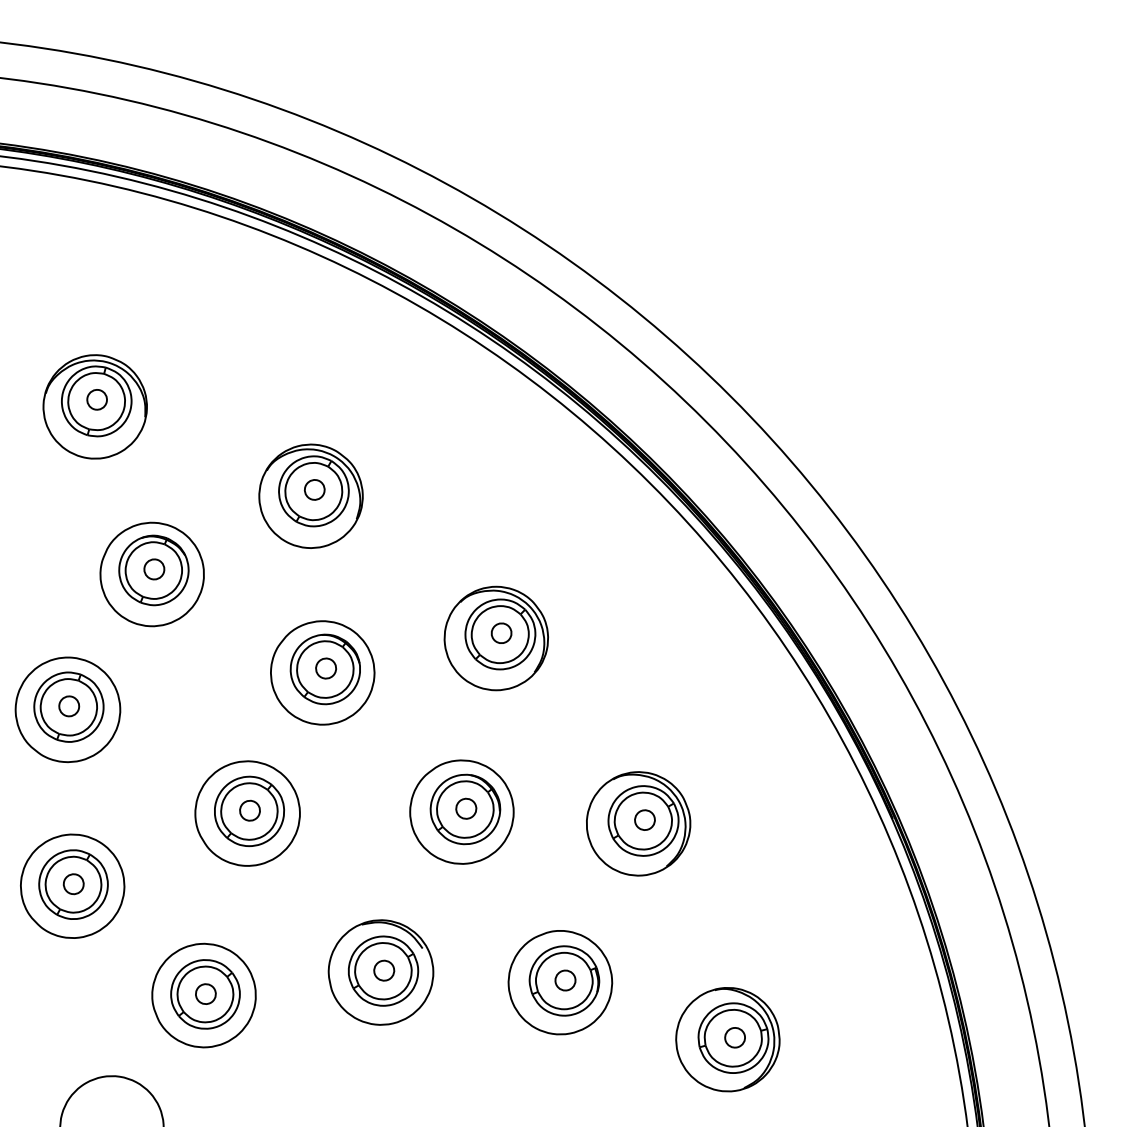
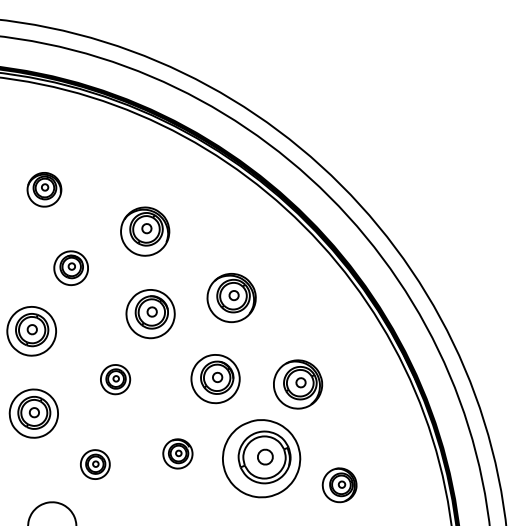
part: (95, 406) -> (44, 189), size x0.7
part: (153, 575) -> (71, 268), size x0.7
part: (247, 813) -> (115, 379), size x0.6
part: (380, 971) -> (177, 453), size x0.6
part: (560, 982) -> (261, 458), size x1.6
part: (204, 995) -> (95, 464), size x0.6
part: (727, 1040) -> (339, 485), size x0.7

